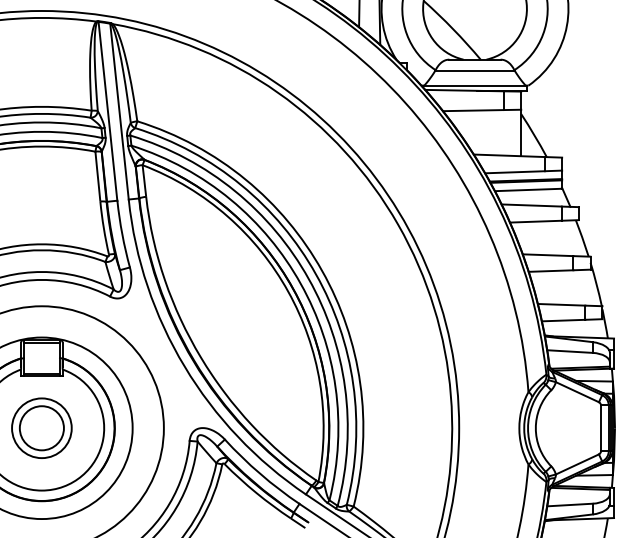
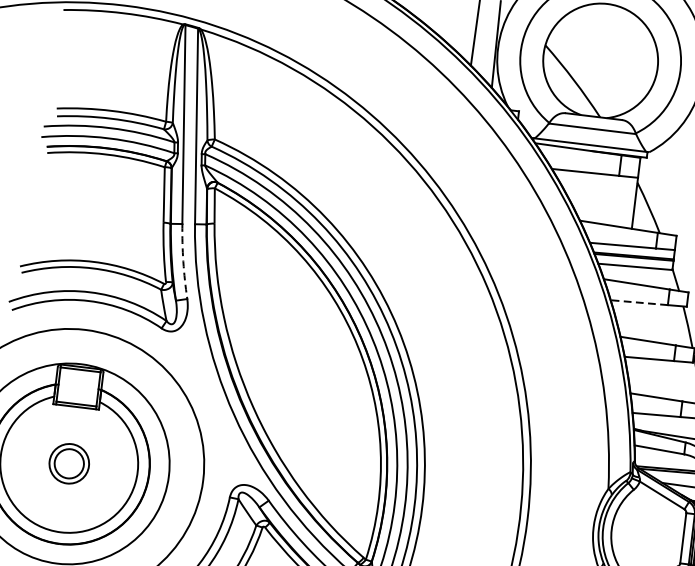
line: (535, 221) -> (638, 302), solid -> dashed
arc: (122, 234) -> (183, 261), solid -> dashed
part: (41, 427) -> (68, 463), size x0.6

